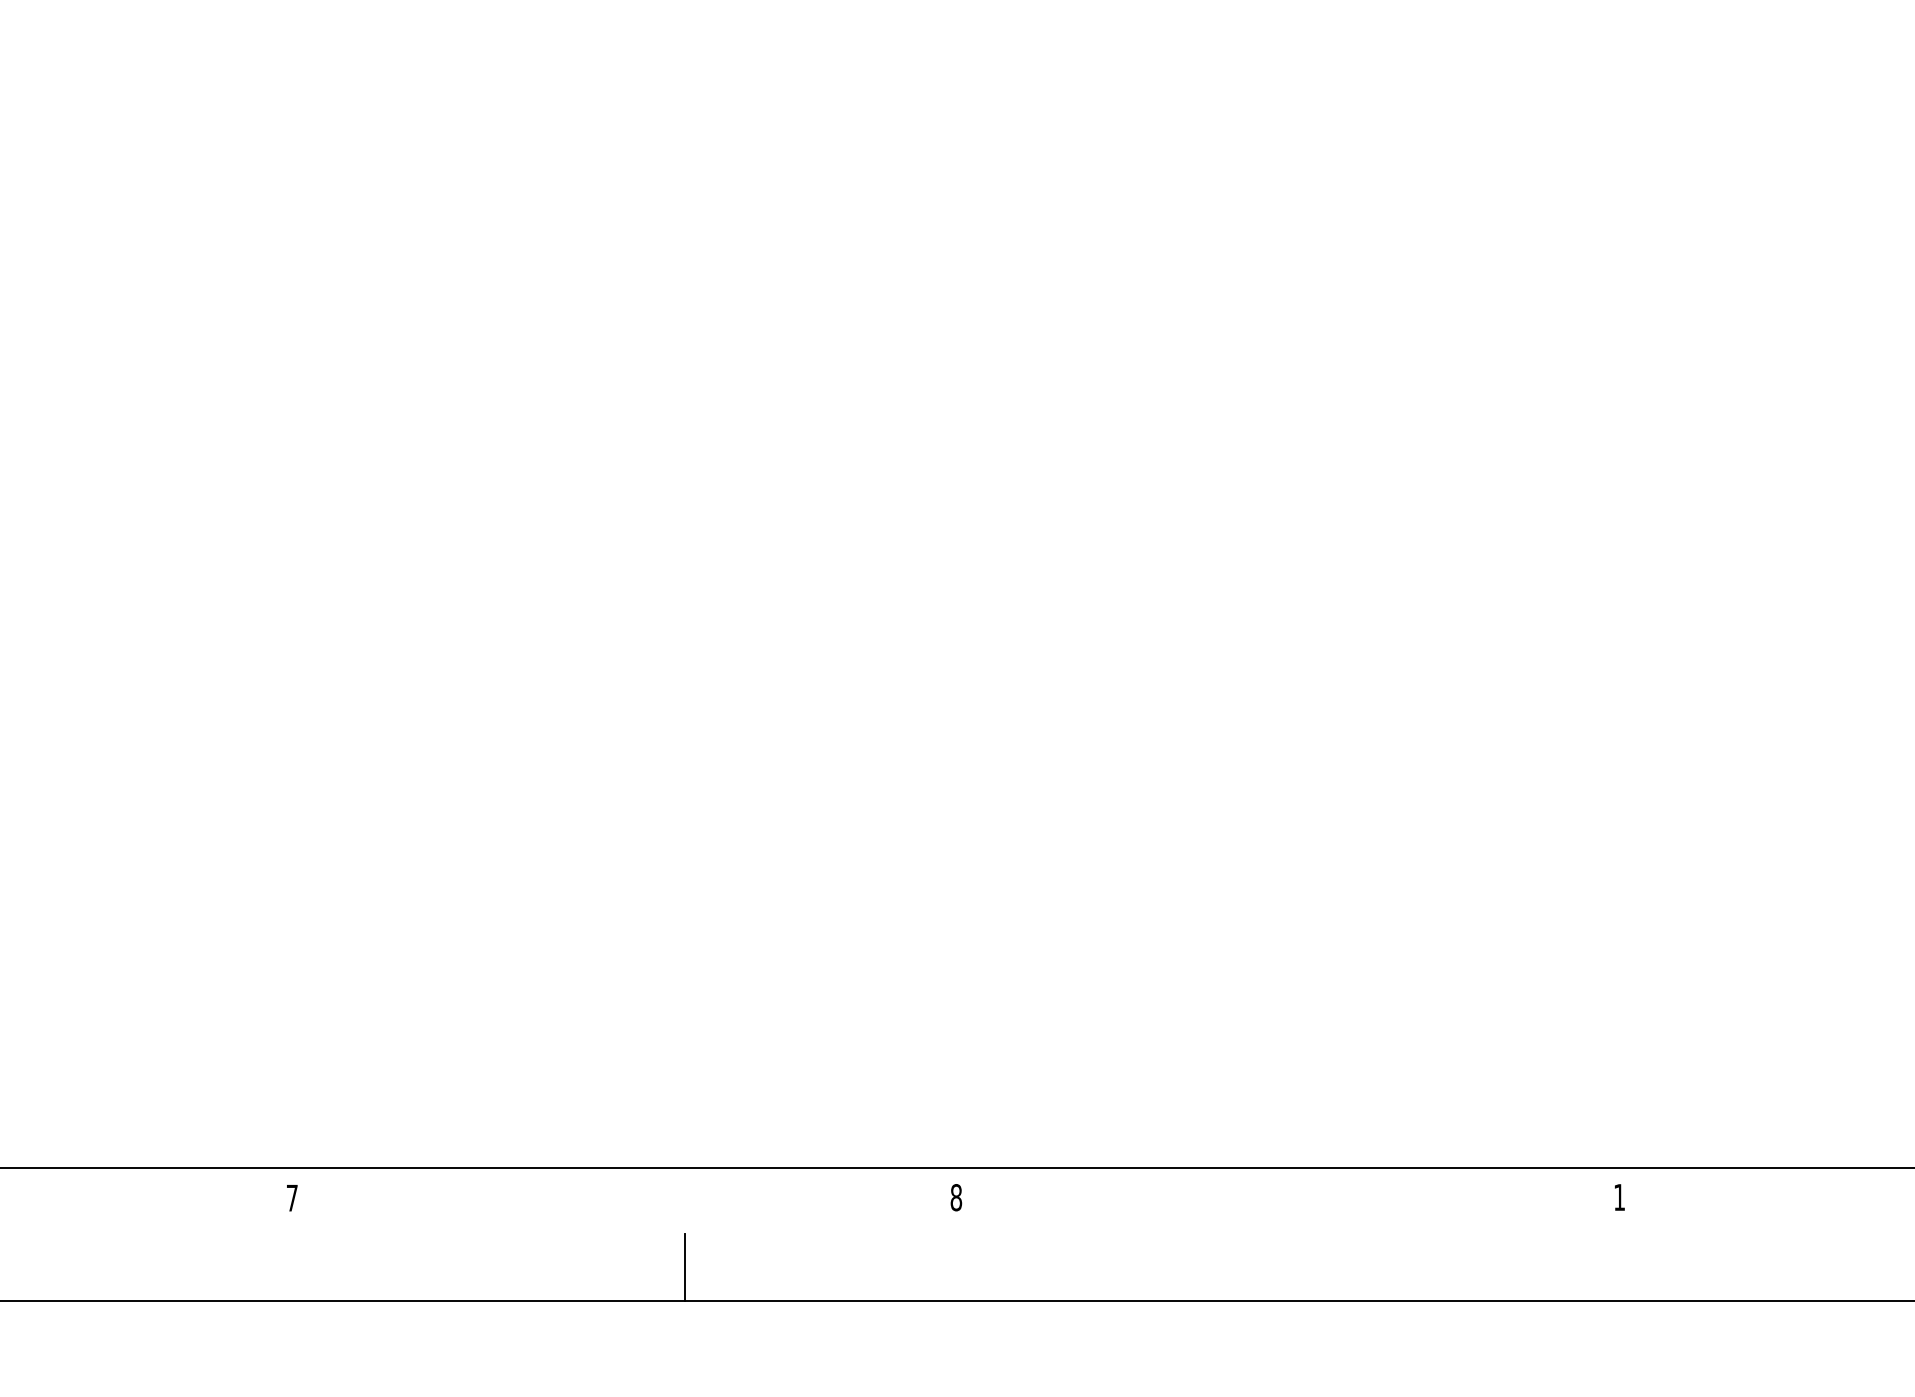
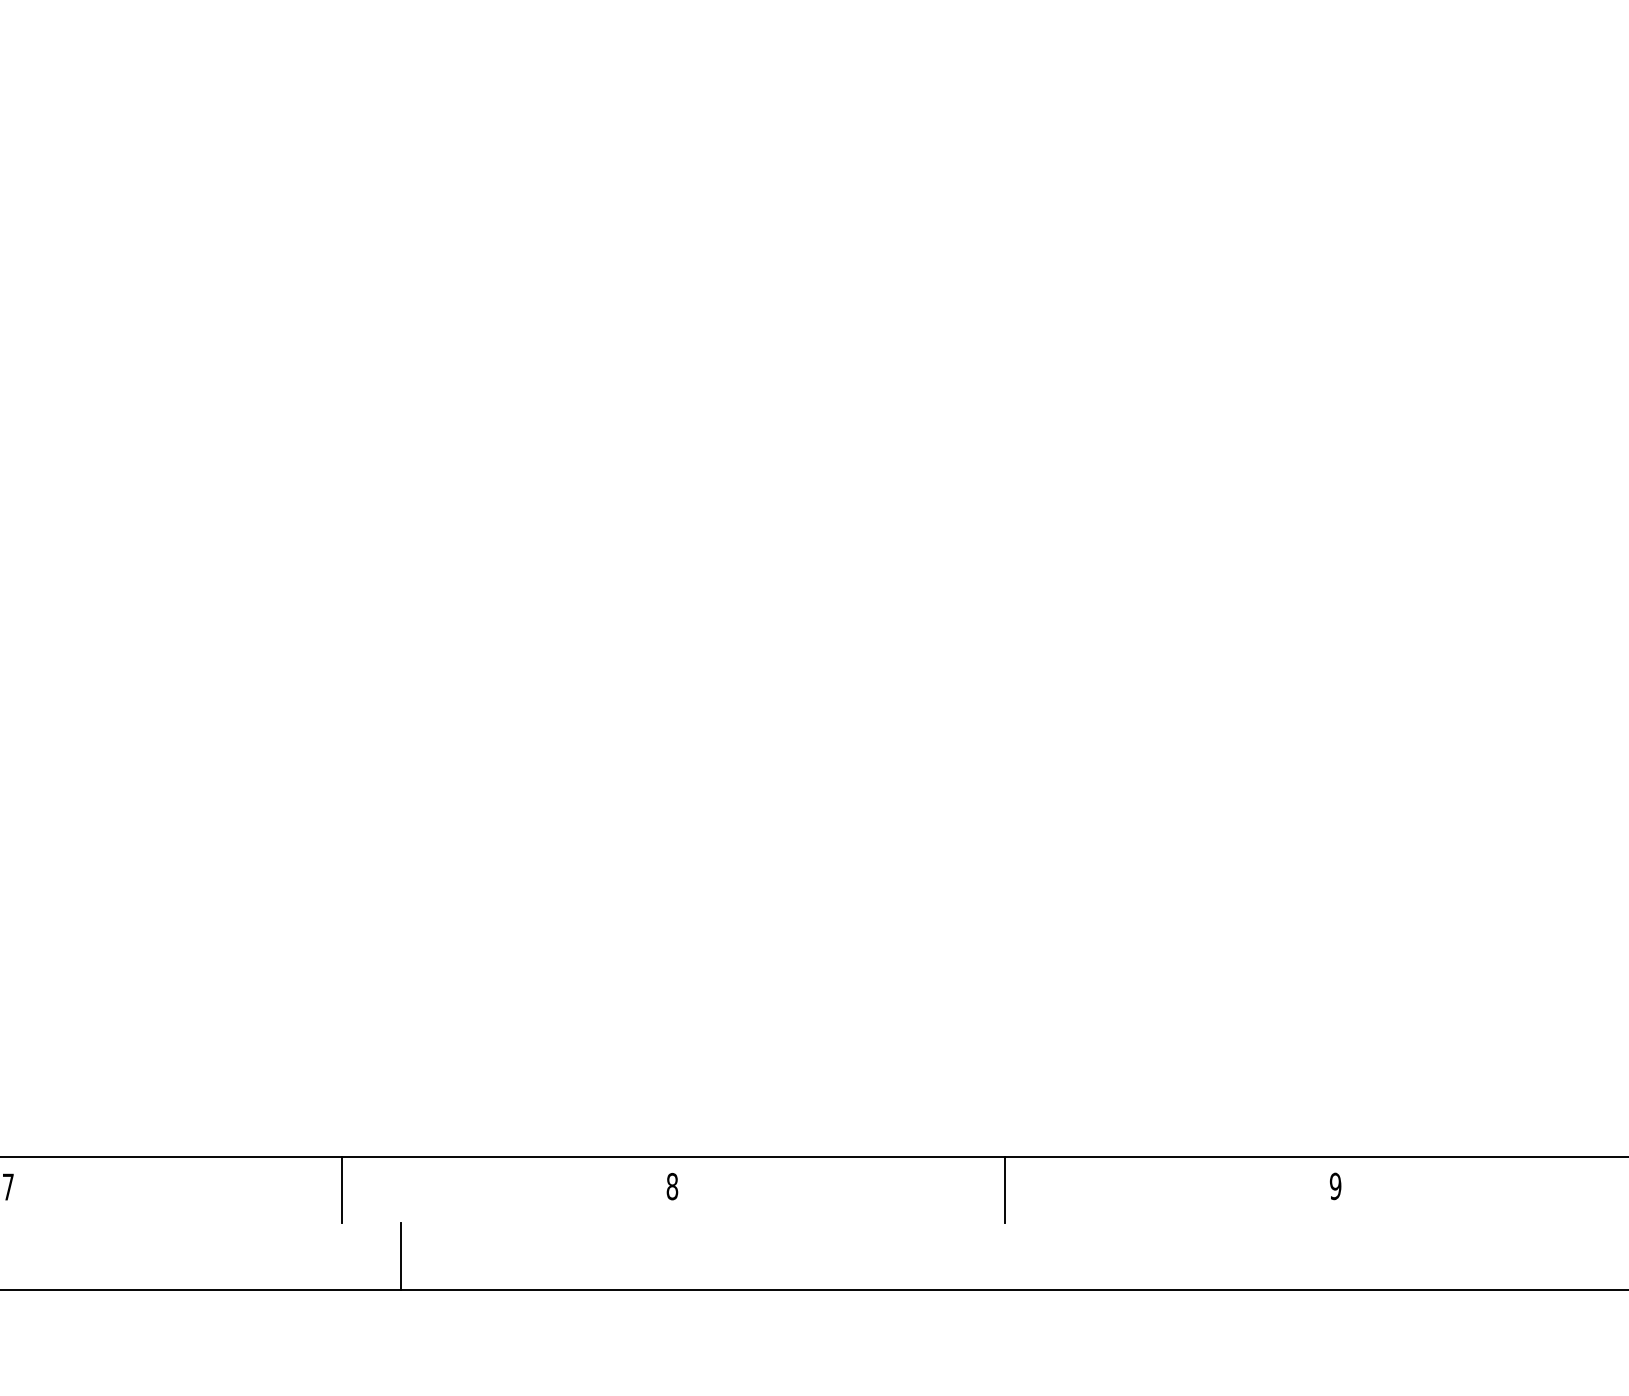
text: (1619, 1197) -> (1335, 1186), 1 -> 9
line: (625, 1200) -> (341, 1189), added
line: (1289, 1200) -> (1005, 1189), added

